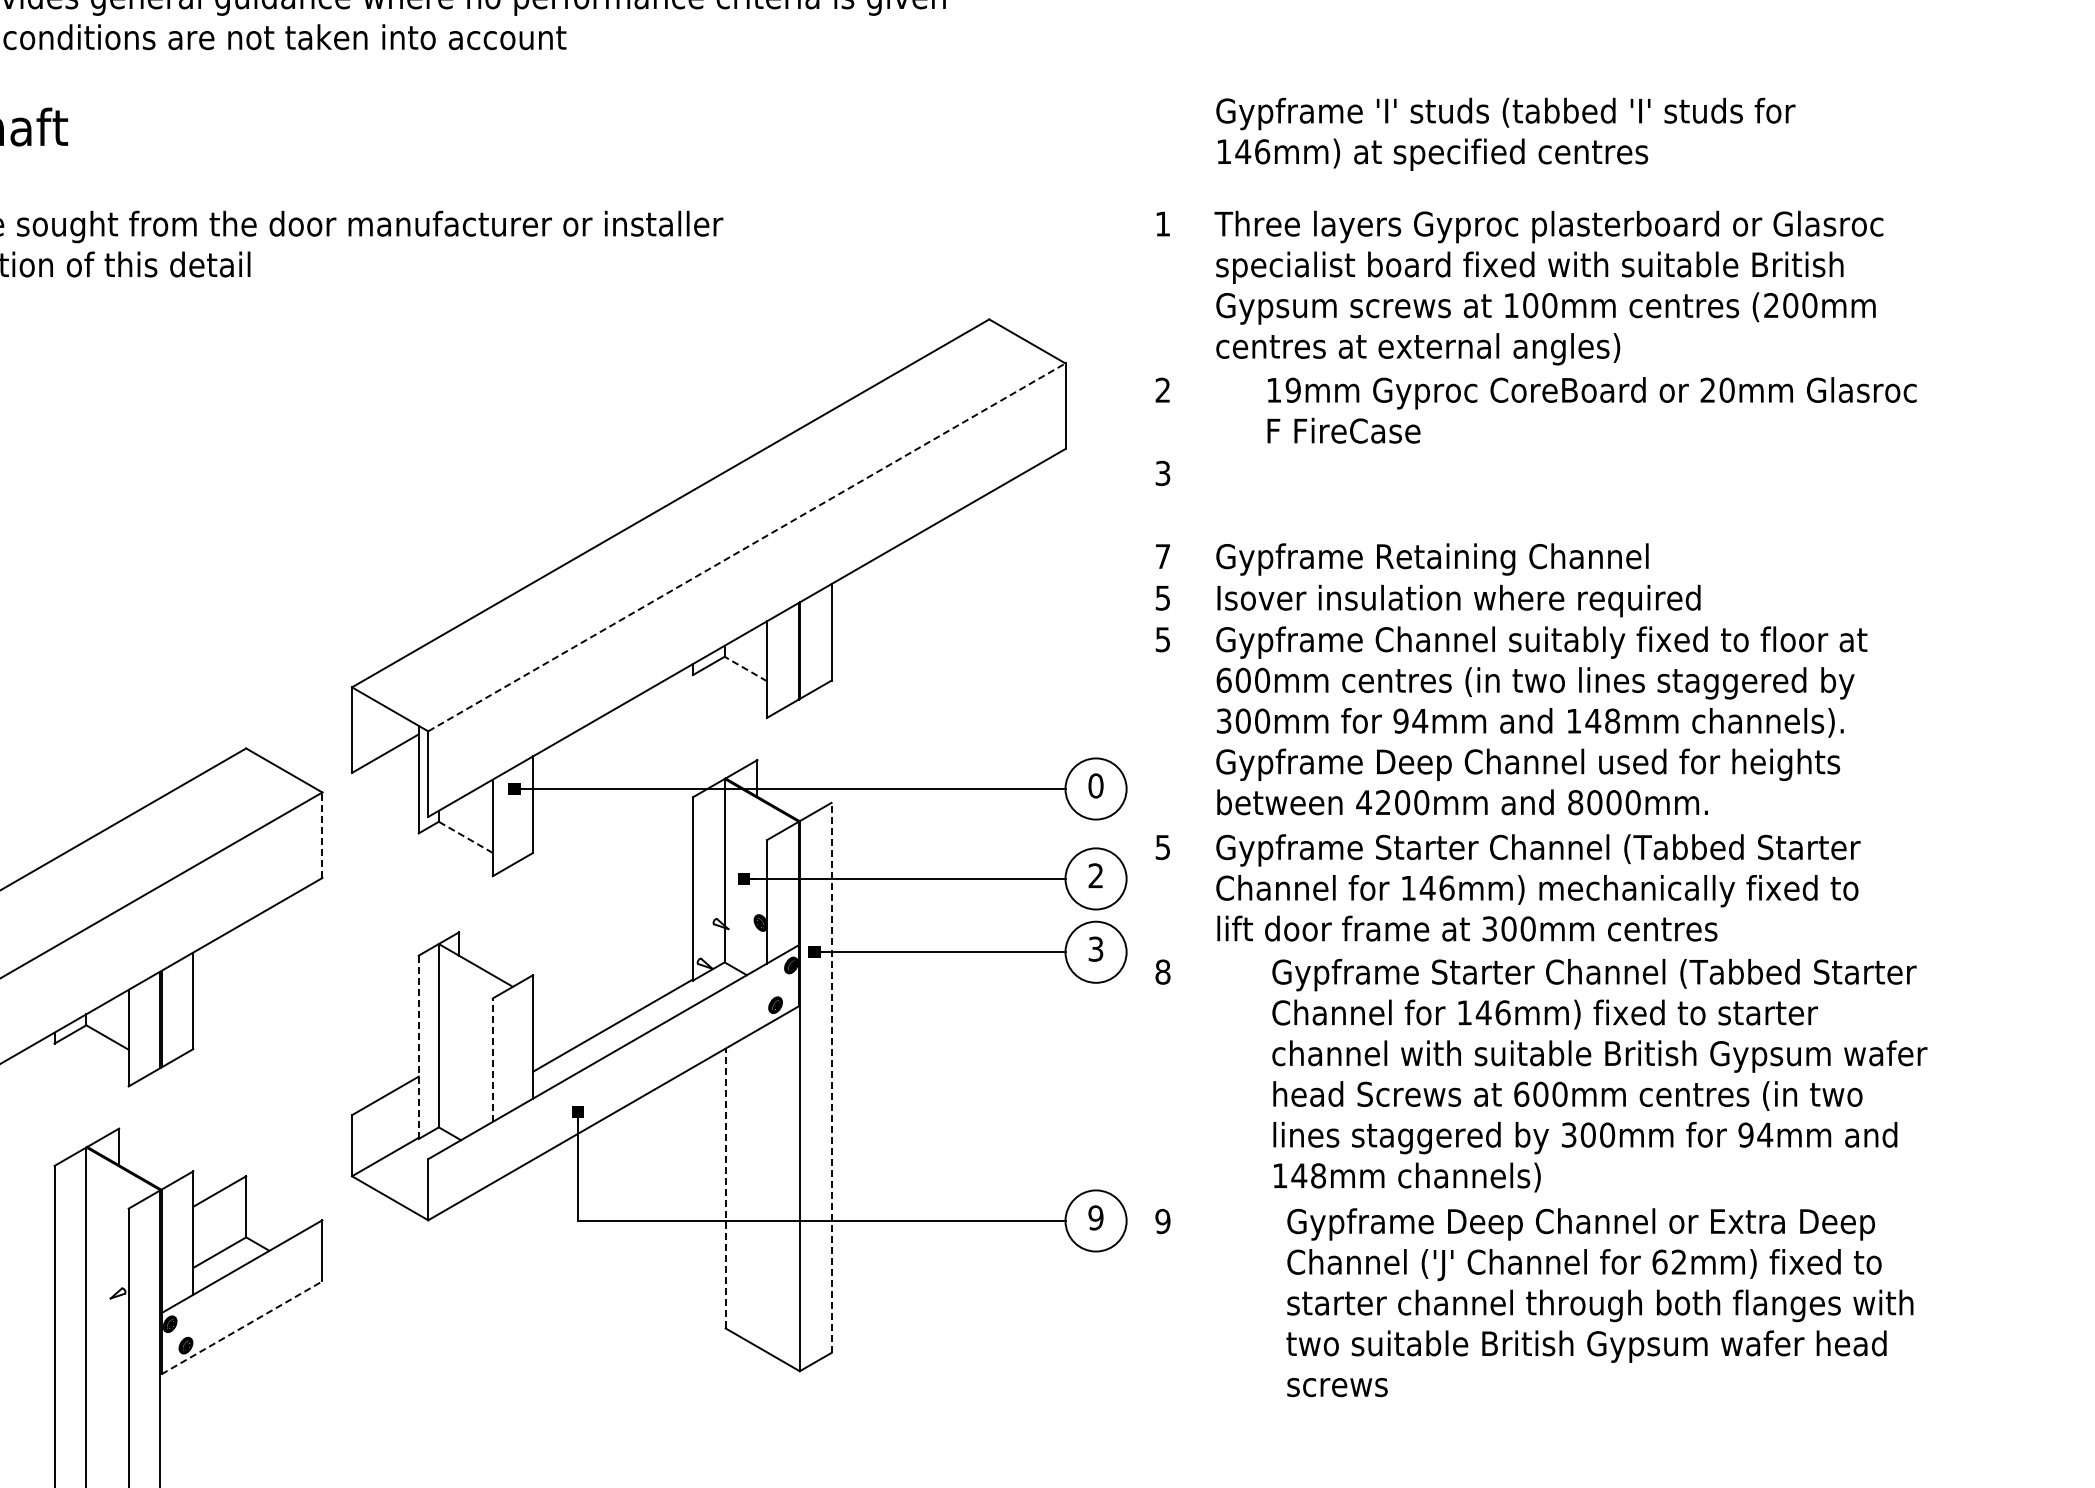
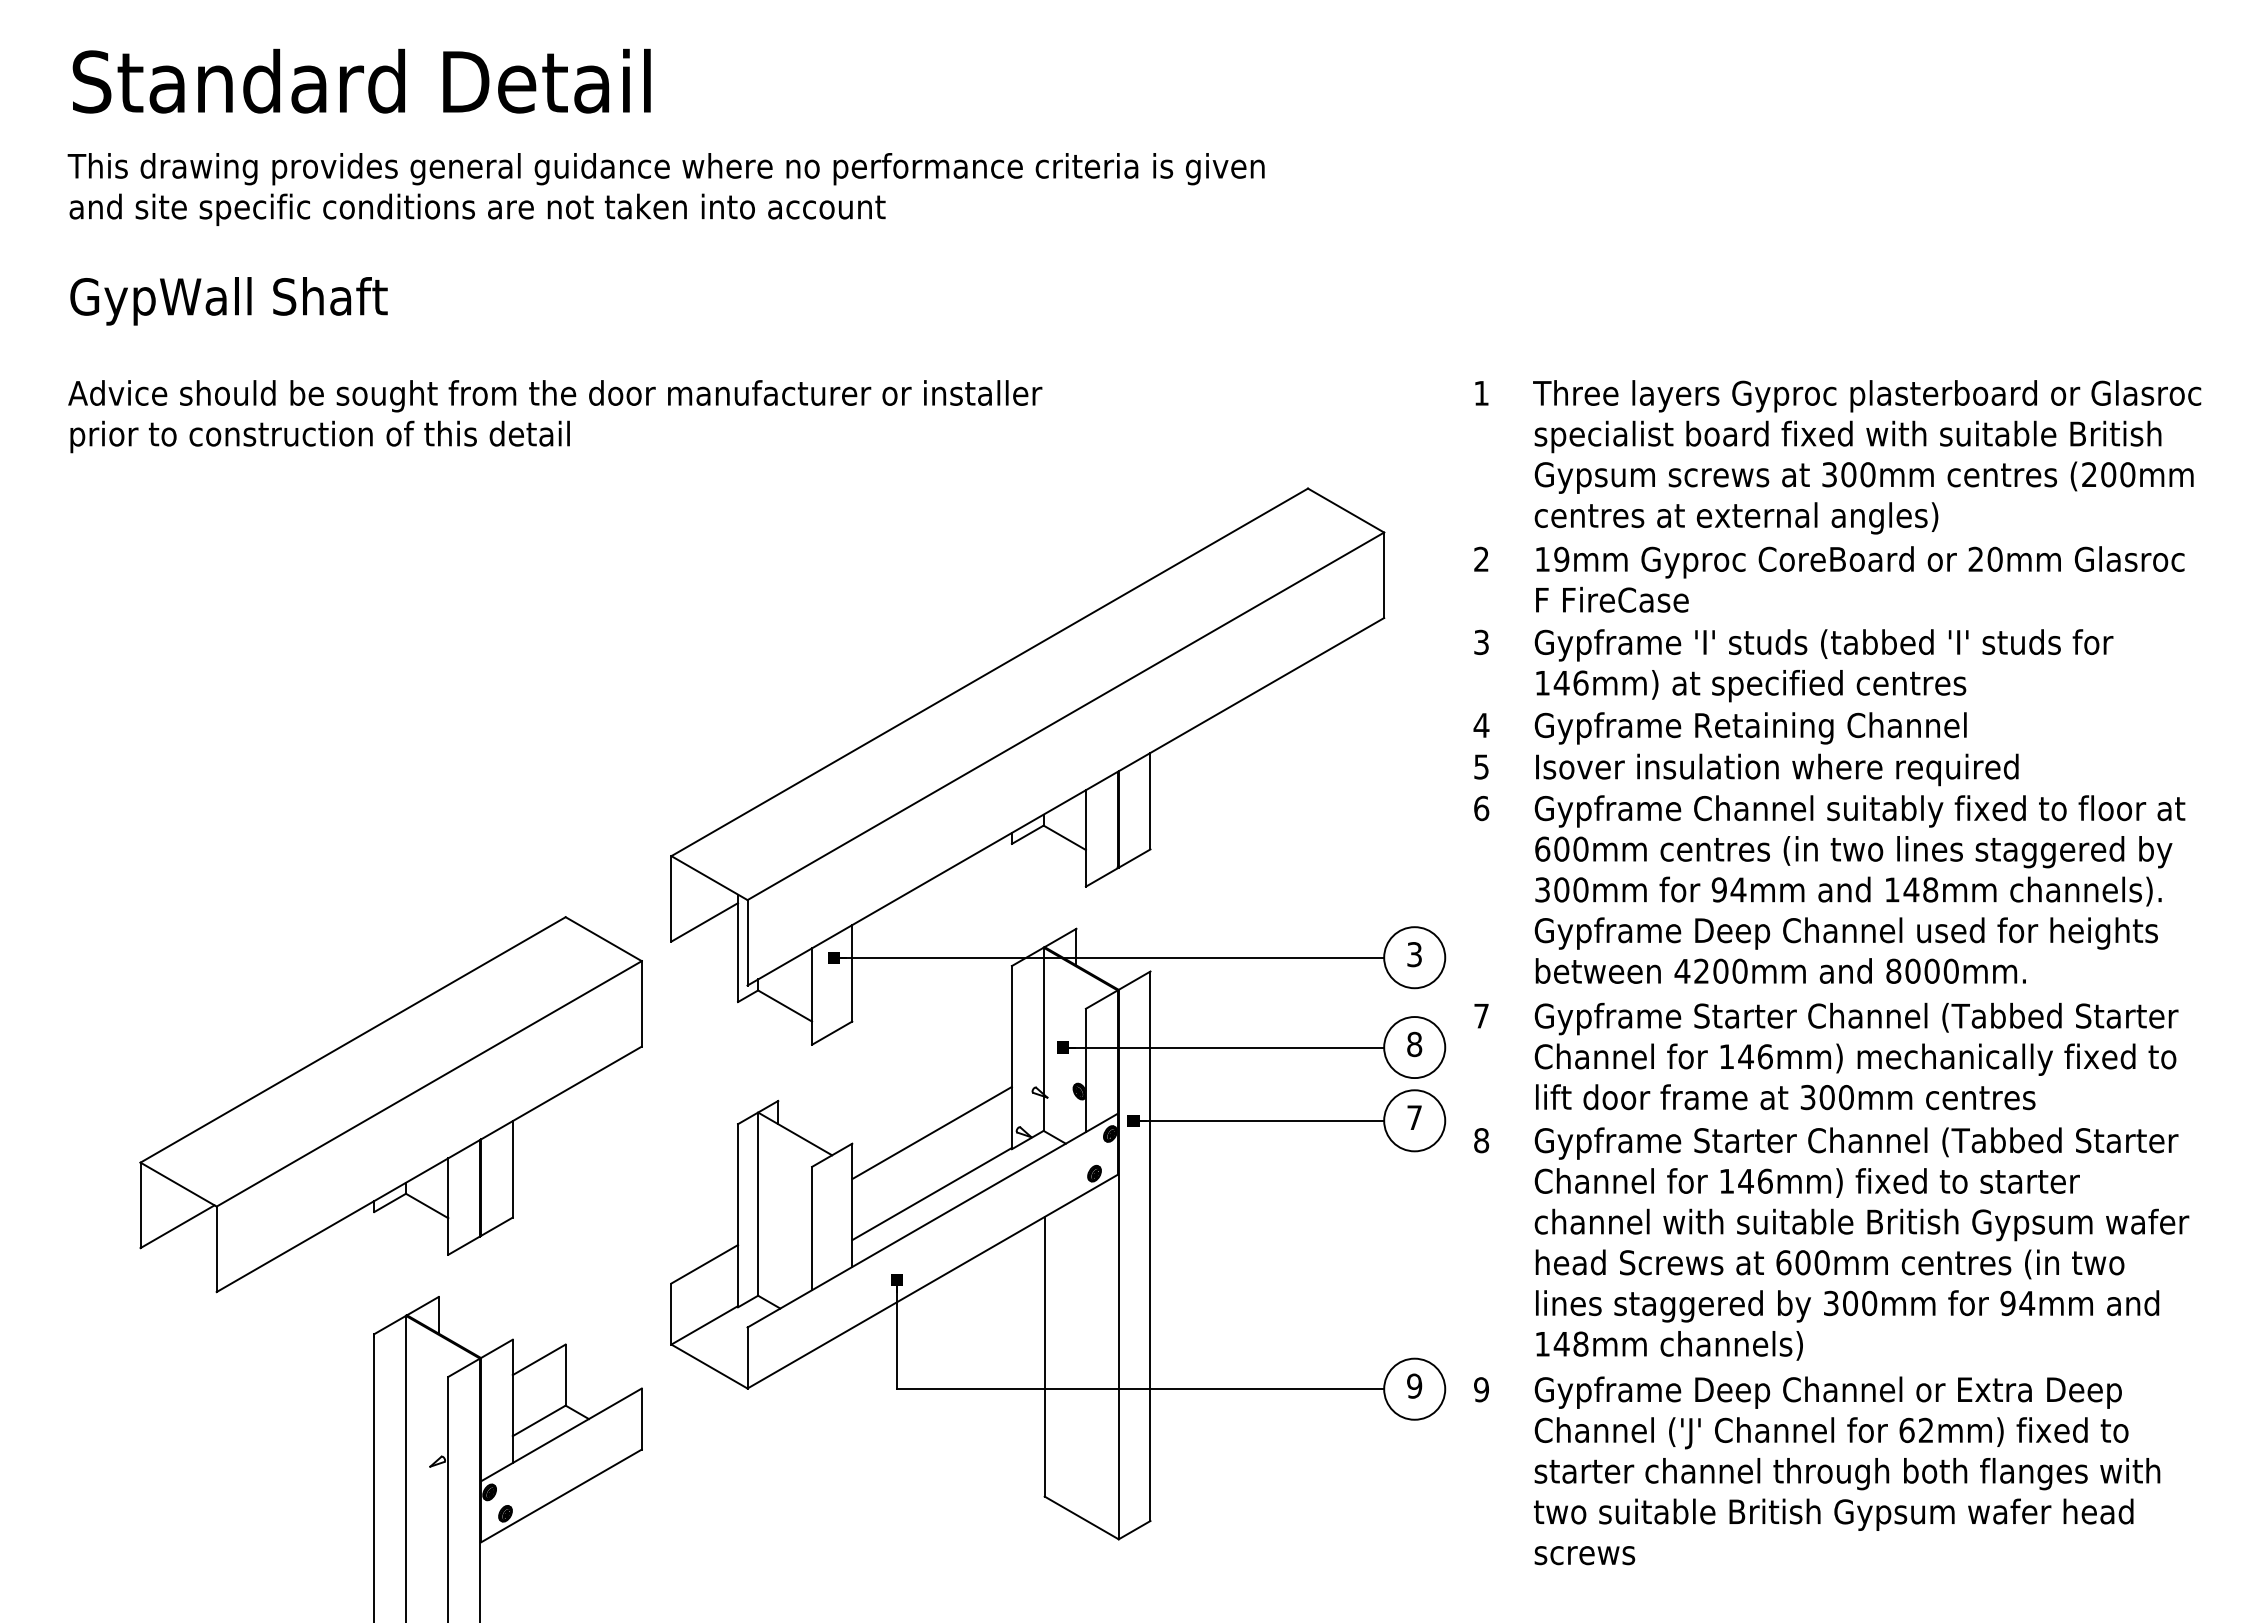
text: (1505, 134) -> (1823, 665), moved
text: (1511, 305) -> (1829, 474), 100mm -> 300mm
text: (1592, 410) -> (1860, 579), moved
line: (746, 547) -> (1065, 716), dashed -> solid
text: (1162, 556) -> (1481, 725), 7 -> 4
text: (1162, 639) -> (1481, 808), 5 -> 6
line: (745, 668) -> (1064, 837), dashed -> solid
text: (1095, 785) -> (1414, 954), 0 -> 3
line: (322, 834) -> (641, 1003), dashed -> solid
line: (465, 836) -> (784, 1005), dashed -> solid
text: (1162, 846) -> (1481, 1015), 5 -> 7
text: (1095, 875) -> (1414, 1044), 2 -> 8
text: (1095, 948) -> (1414, 1117), 3 -> 7
line: (612, 963) -> (931, 1132), added
line: (419, 1047) -> (738, 1215), dashed -> solid
line: (493, 1060) -> (812, 1228), dashed -> solid
text: (1599, 1075) -> (1861, 1243), moved
line: (831, 1078) -> (1150, 1246), dashed -> solid
line: (725, 1188) -> (1044, 1356), dashed -> solid
text: (1600, 1302) -> (1847, 1470), moved
line: (242, 1327) -> (561, 1495), dashed -> solid

